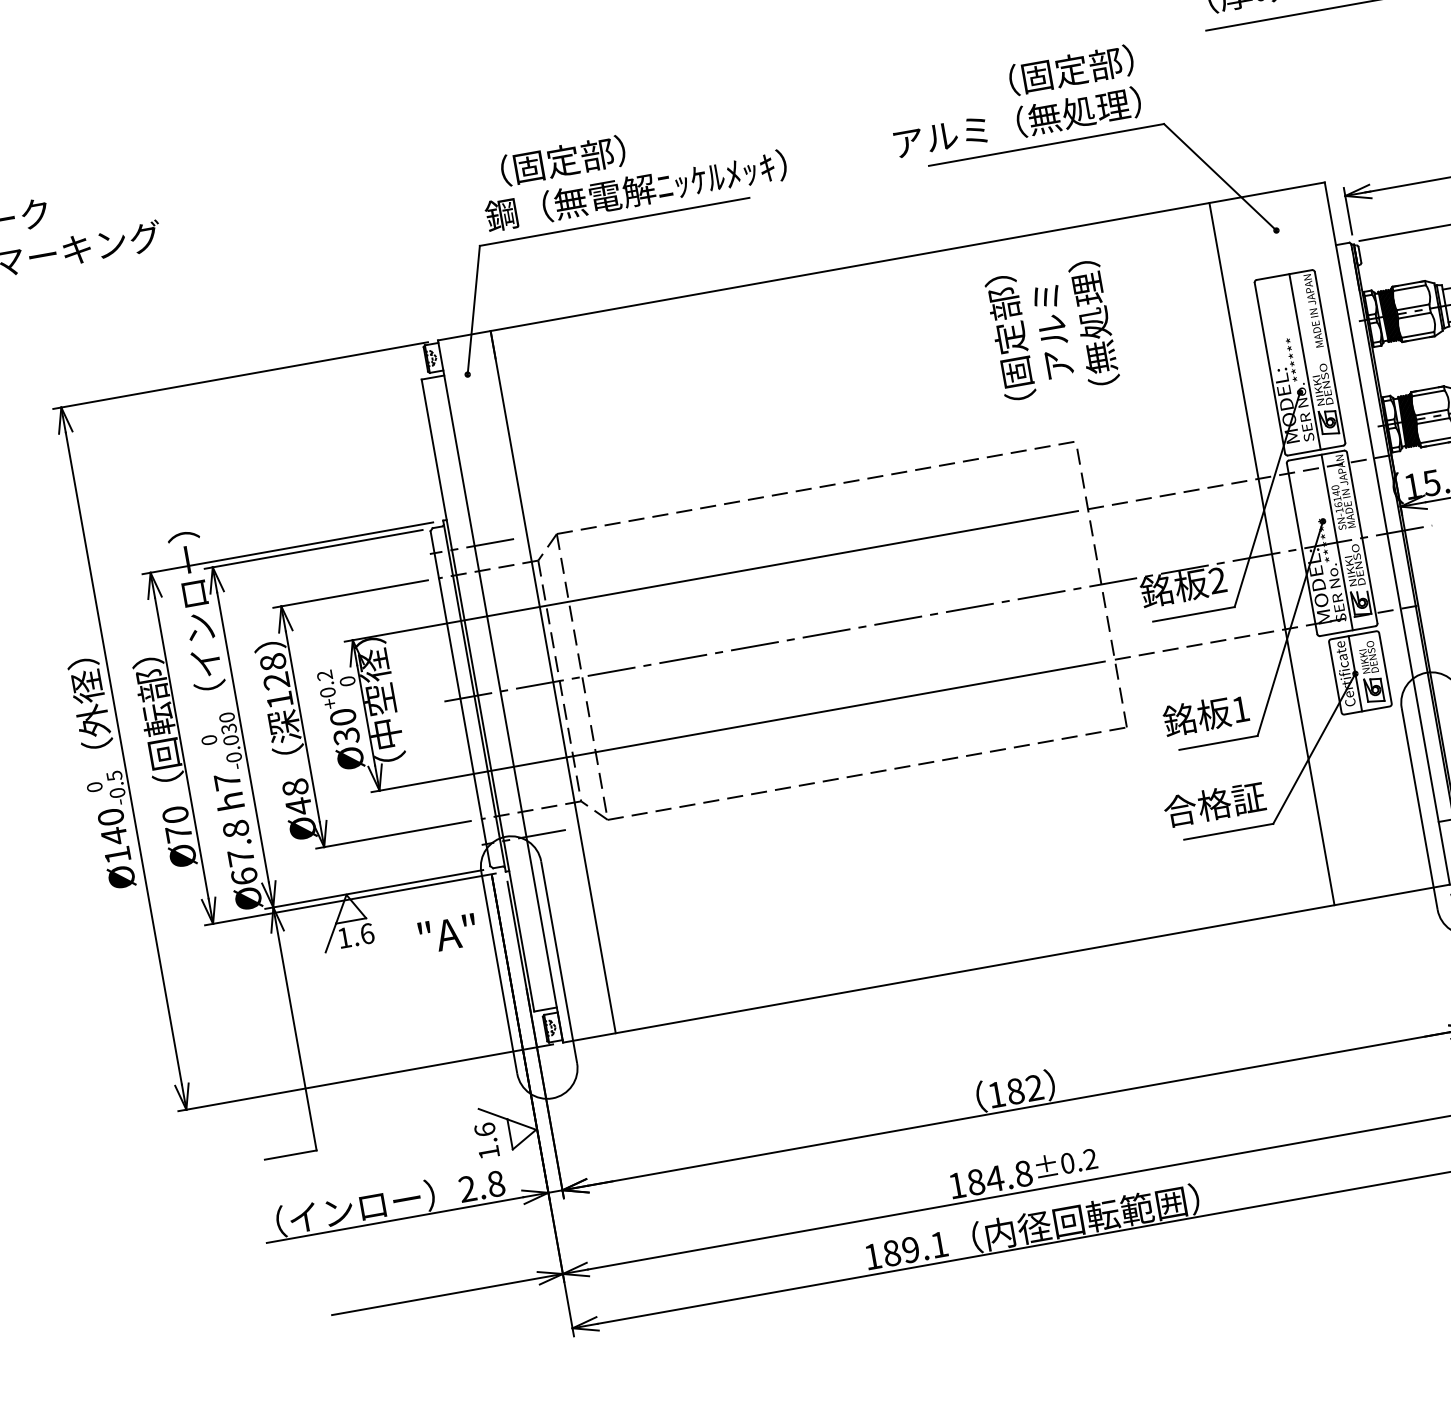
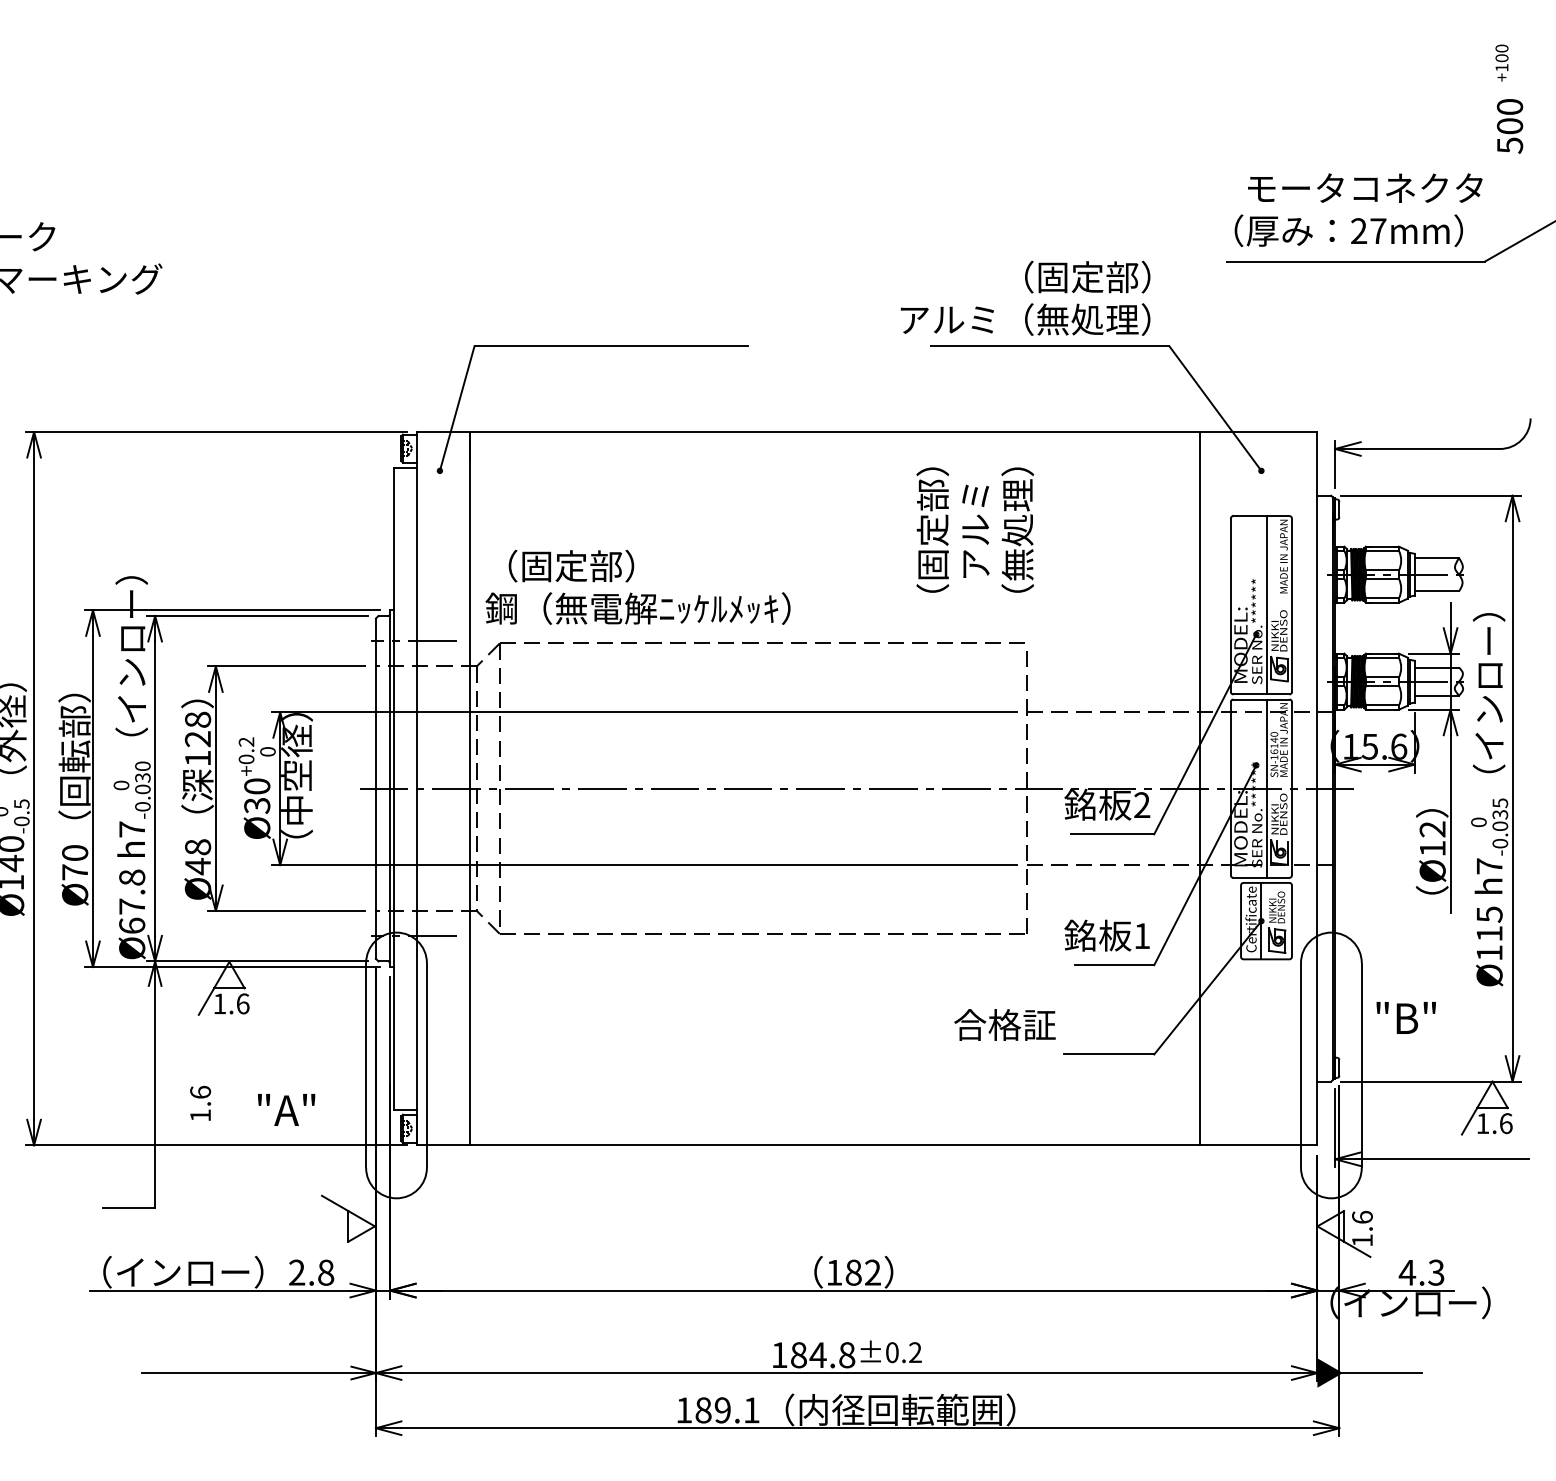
text: (631, 169) -> (637, 586), moved
text: (1051, 330) -> (974, 529), moved
text: (1214, 803) -> (1004, 1024), moved
text: (447, 933) -> (286, 1109), moved
text: (486, 1139) -> (200, 1102), moved

